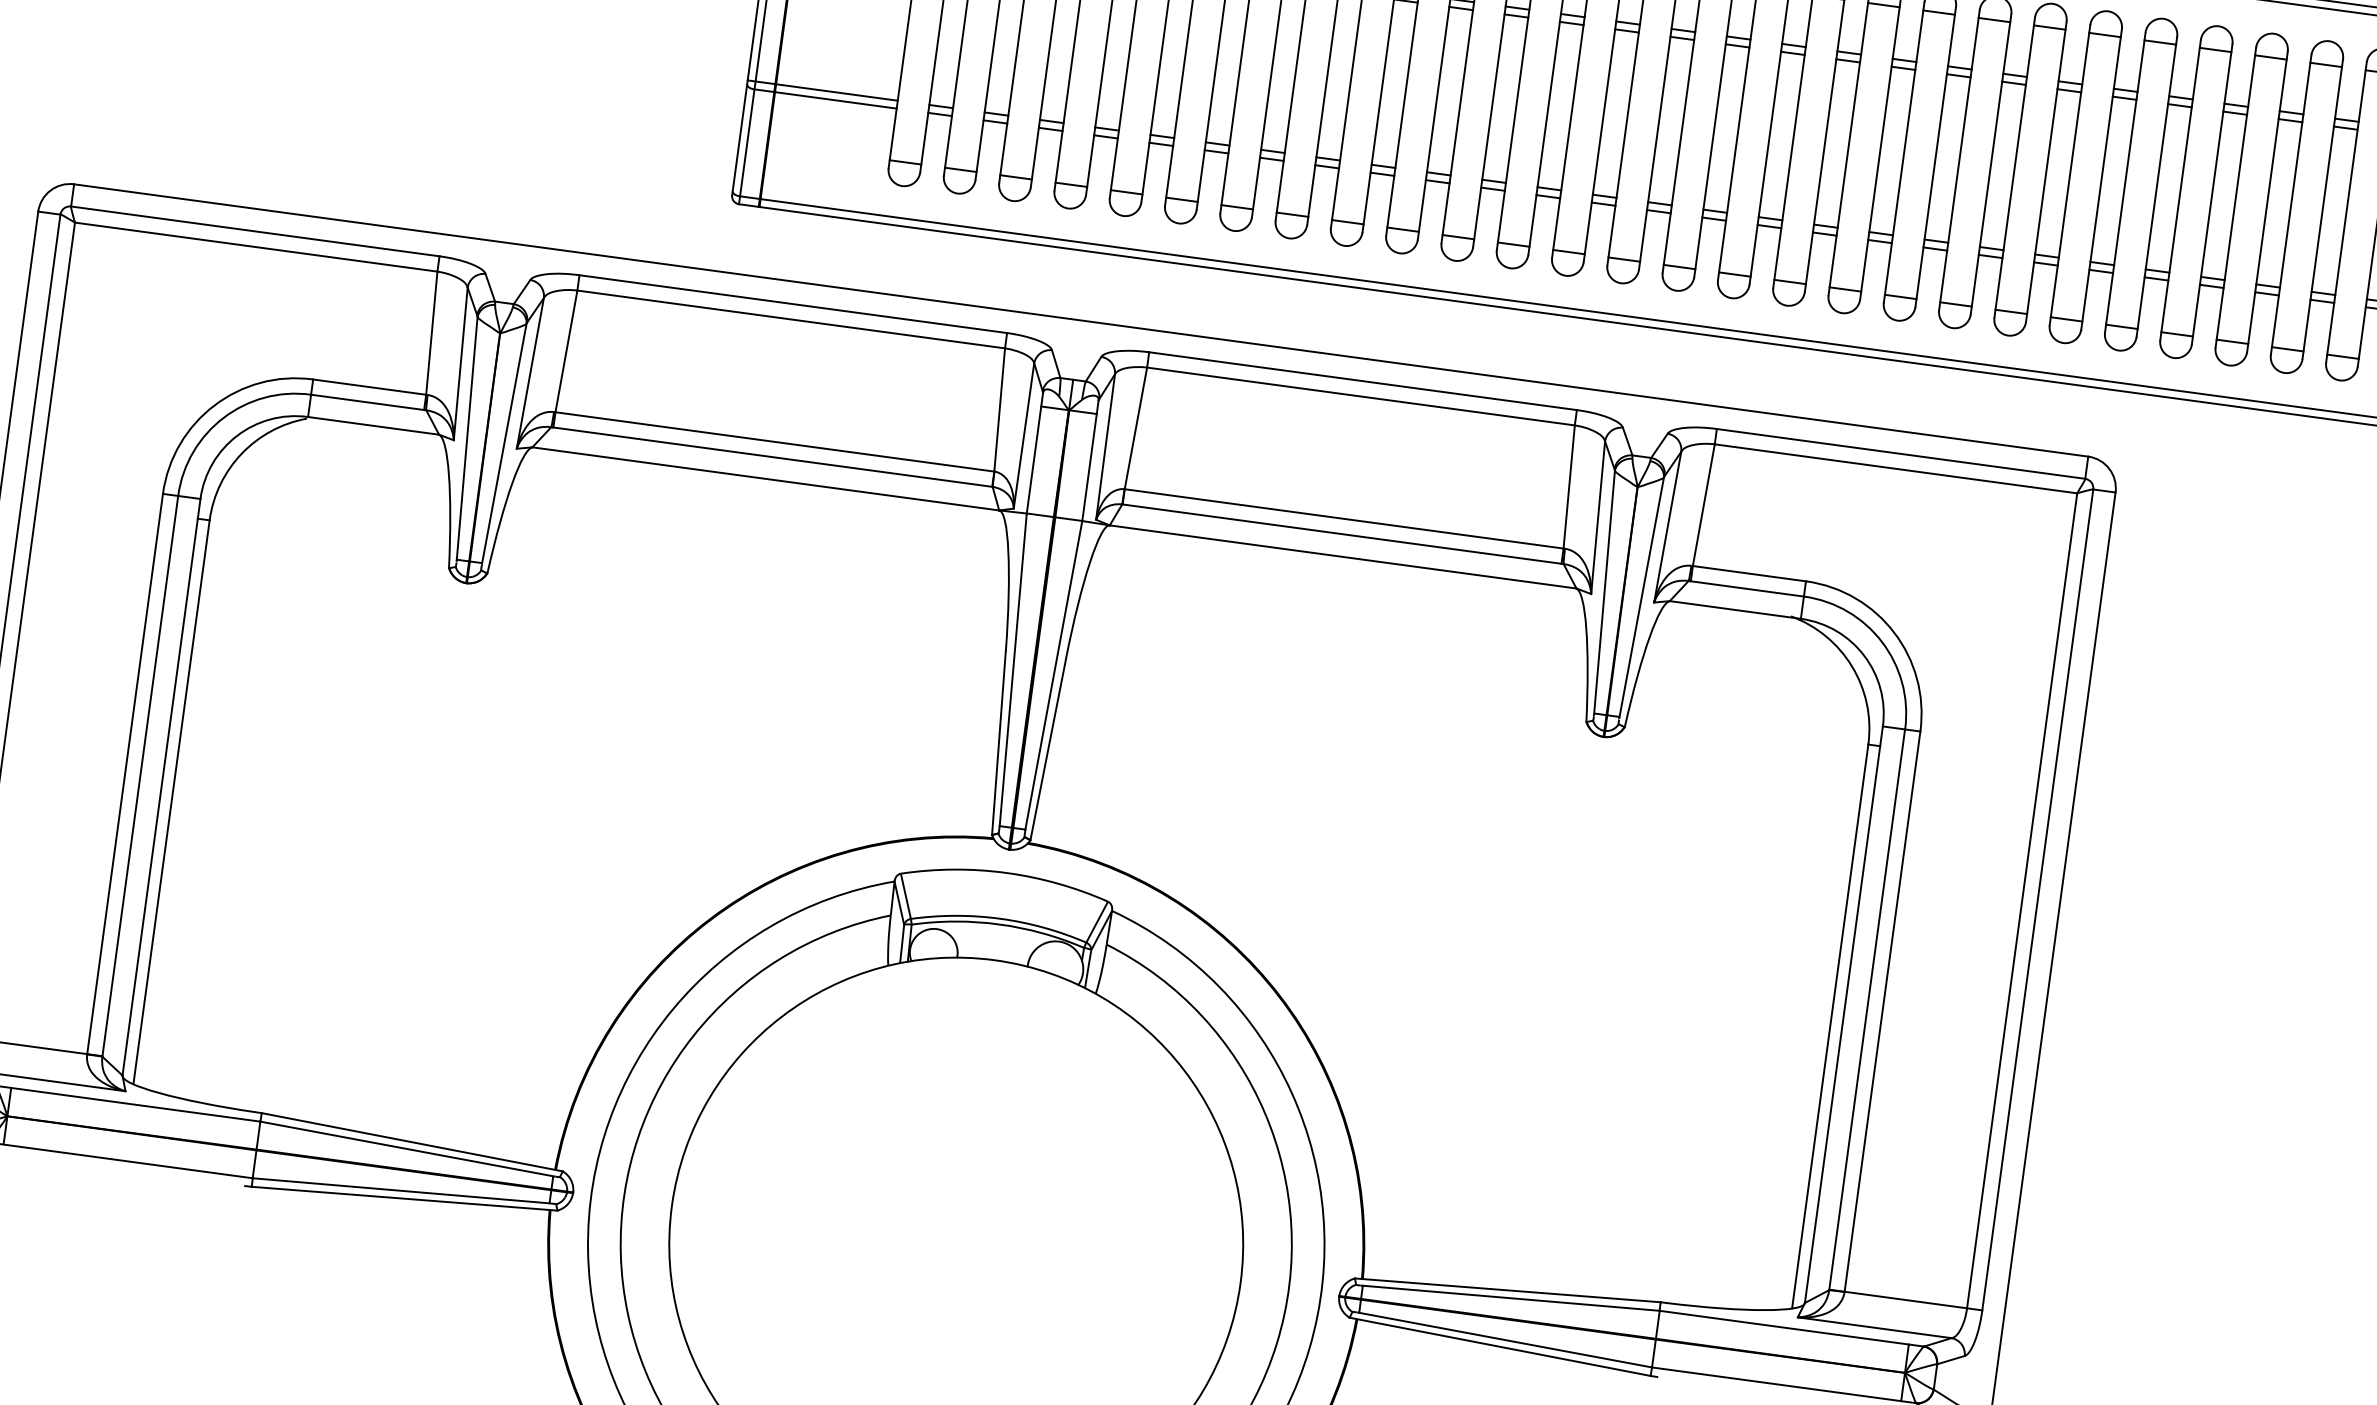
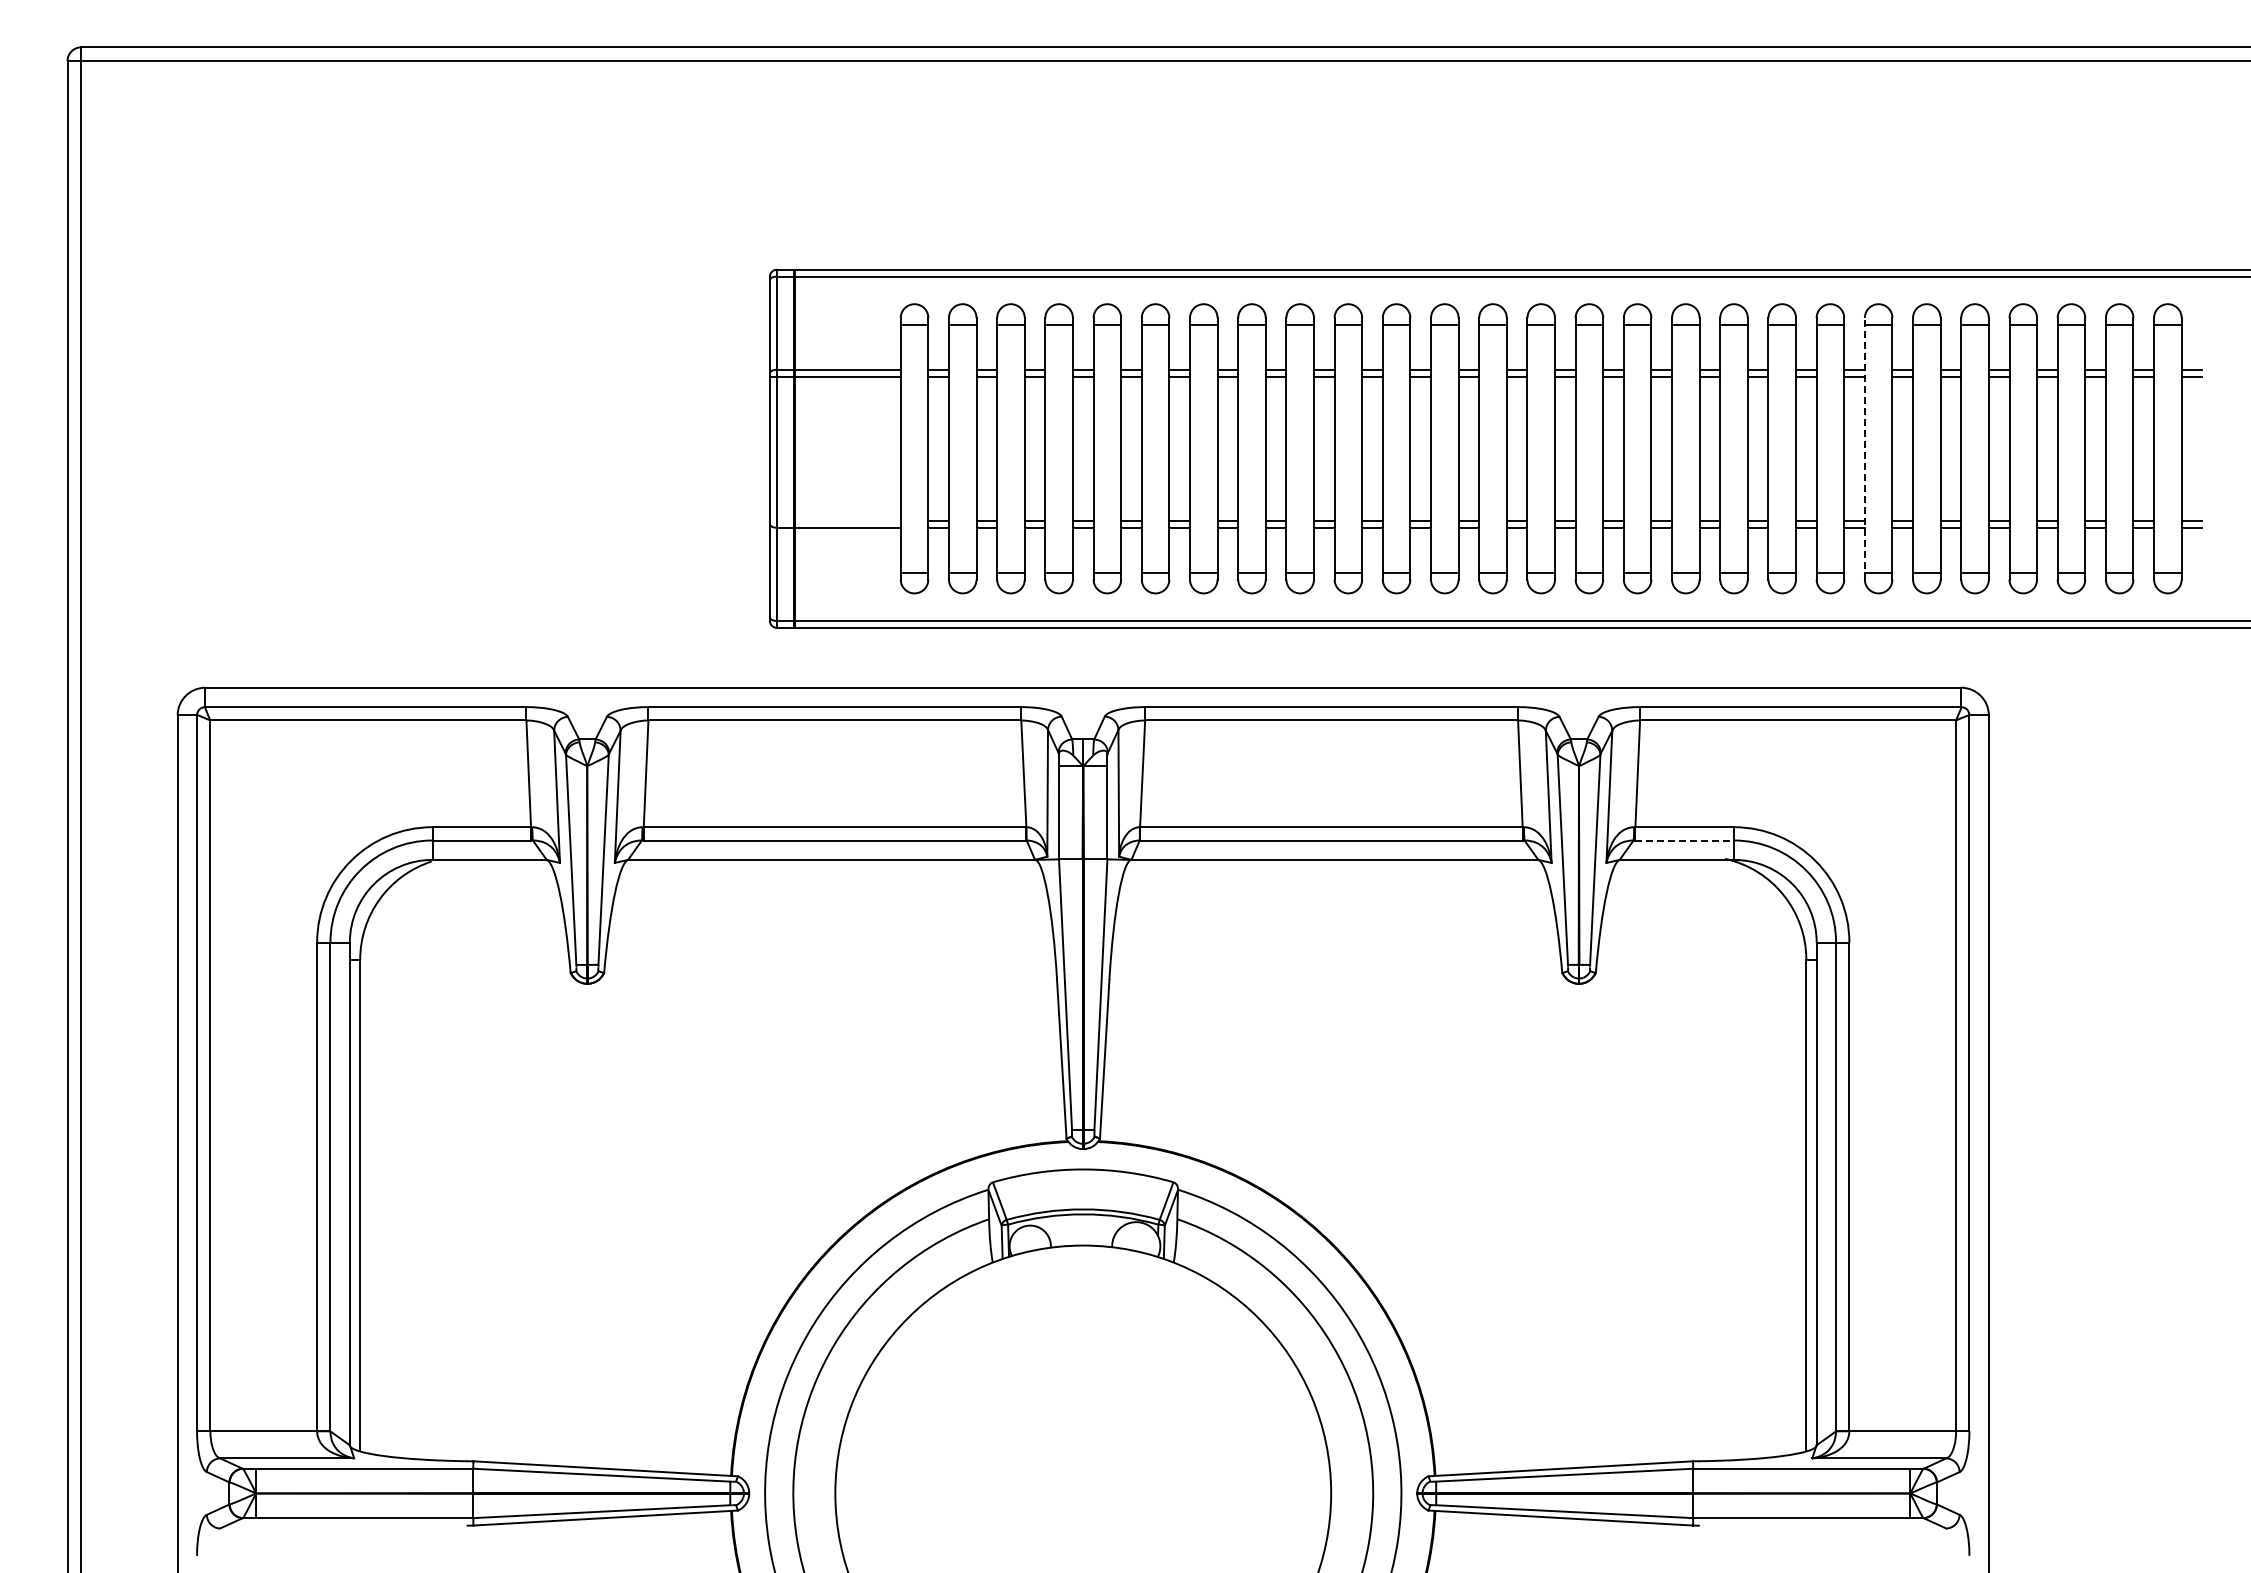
line: (821, 90) -> (834, 520), removed
line: (2014, 167) -> (1864, 448), solid -> dashed
line: (1748, 589) -> (1685, 840), solid -> dashed

